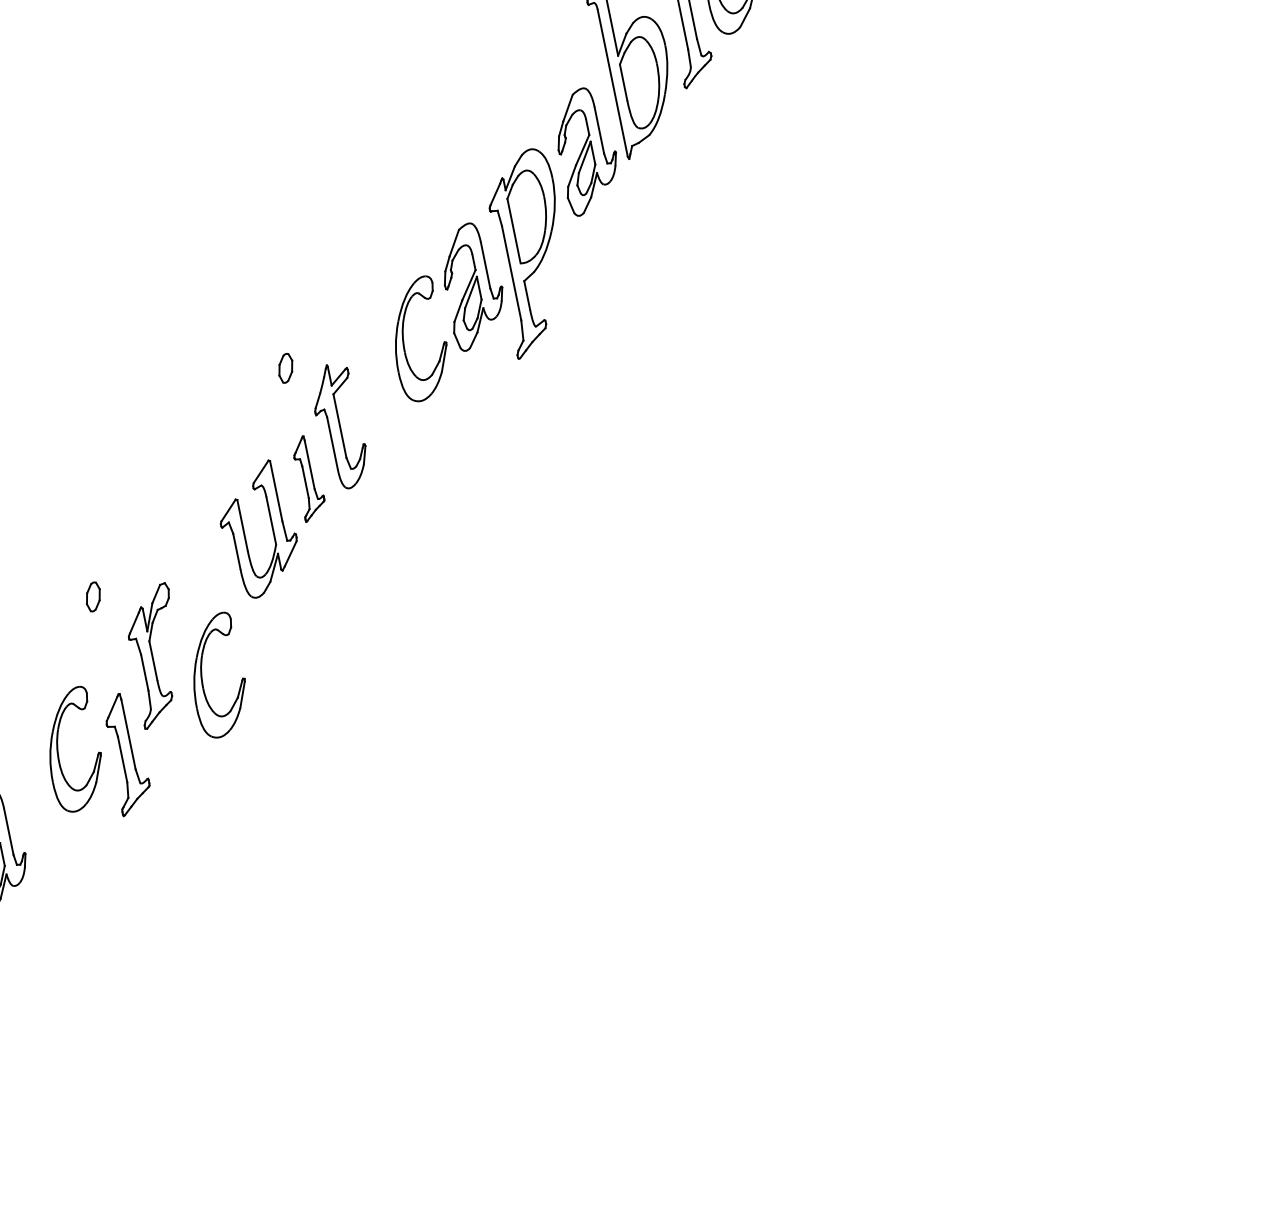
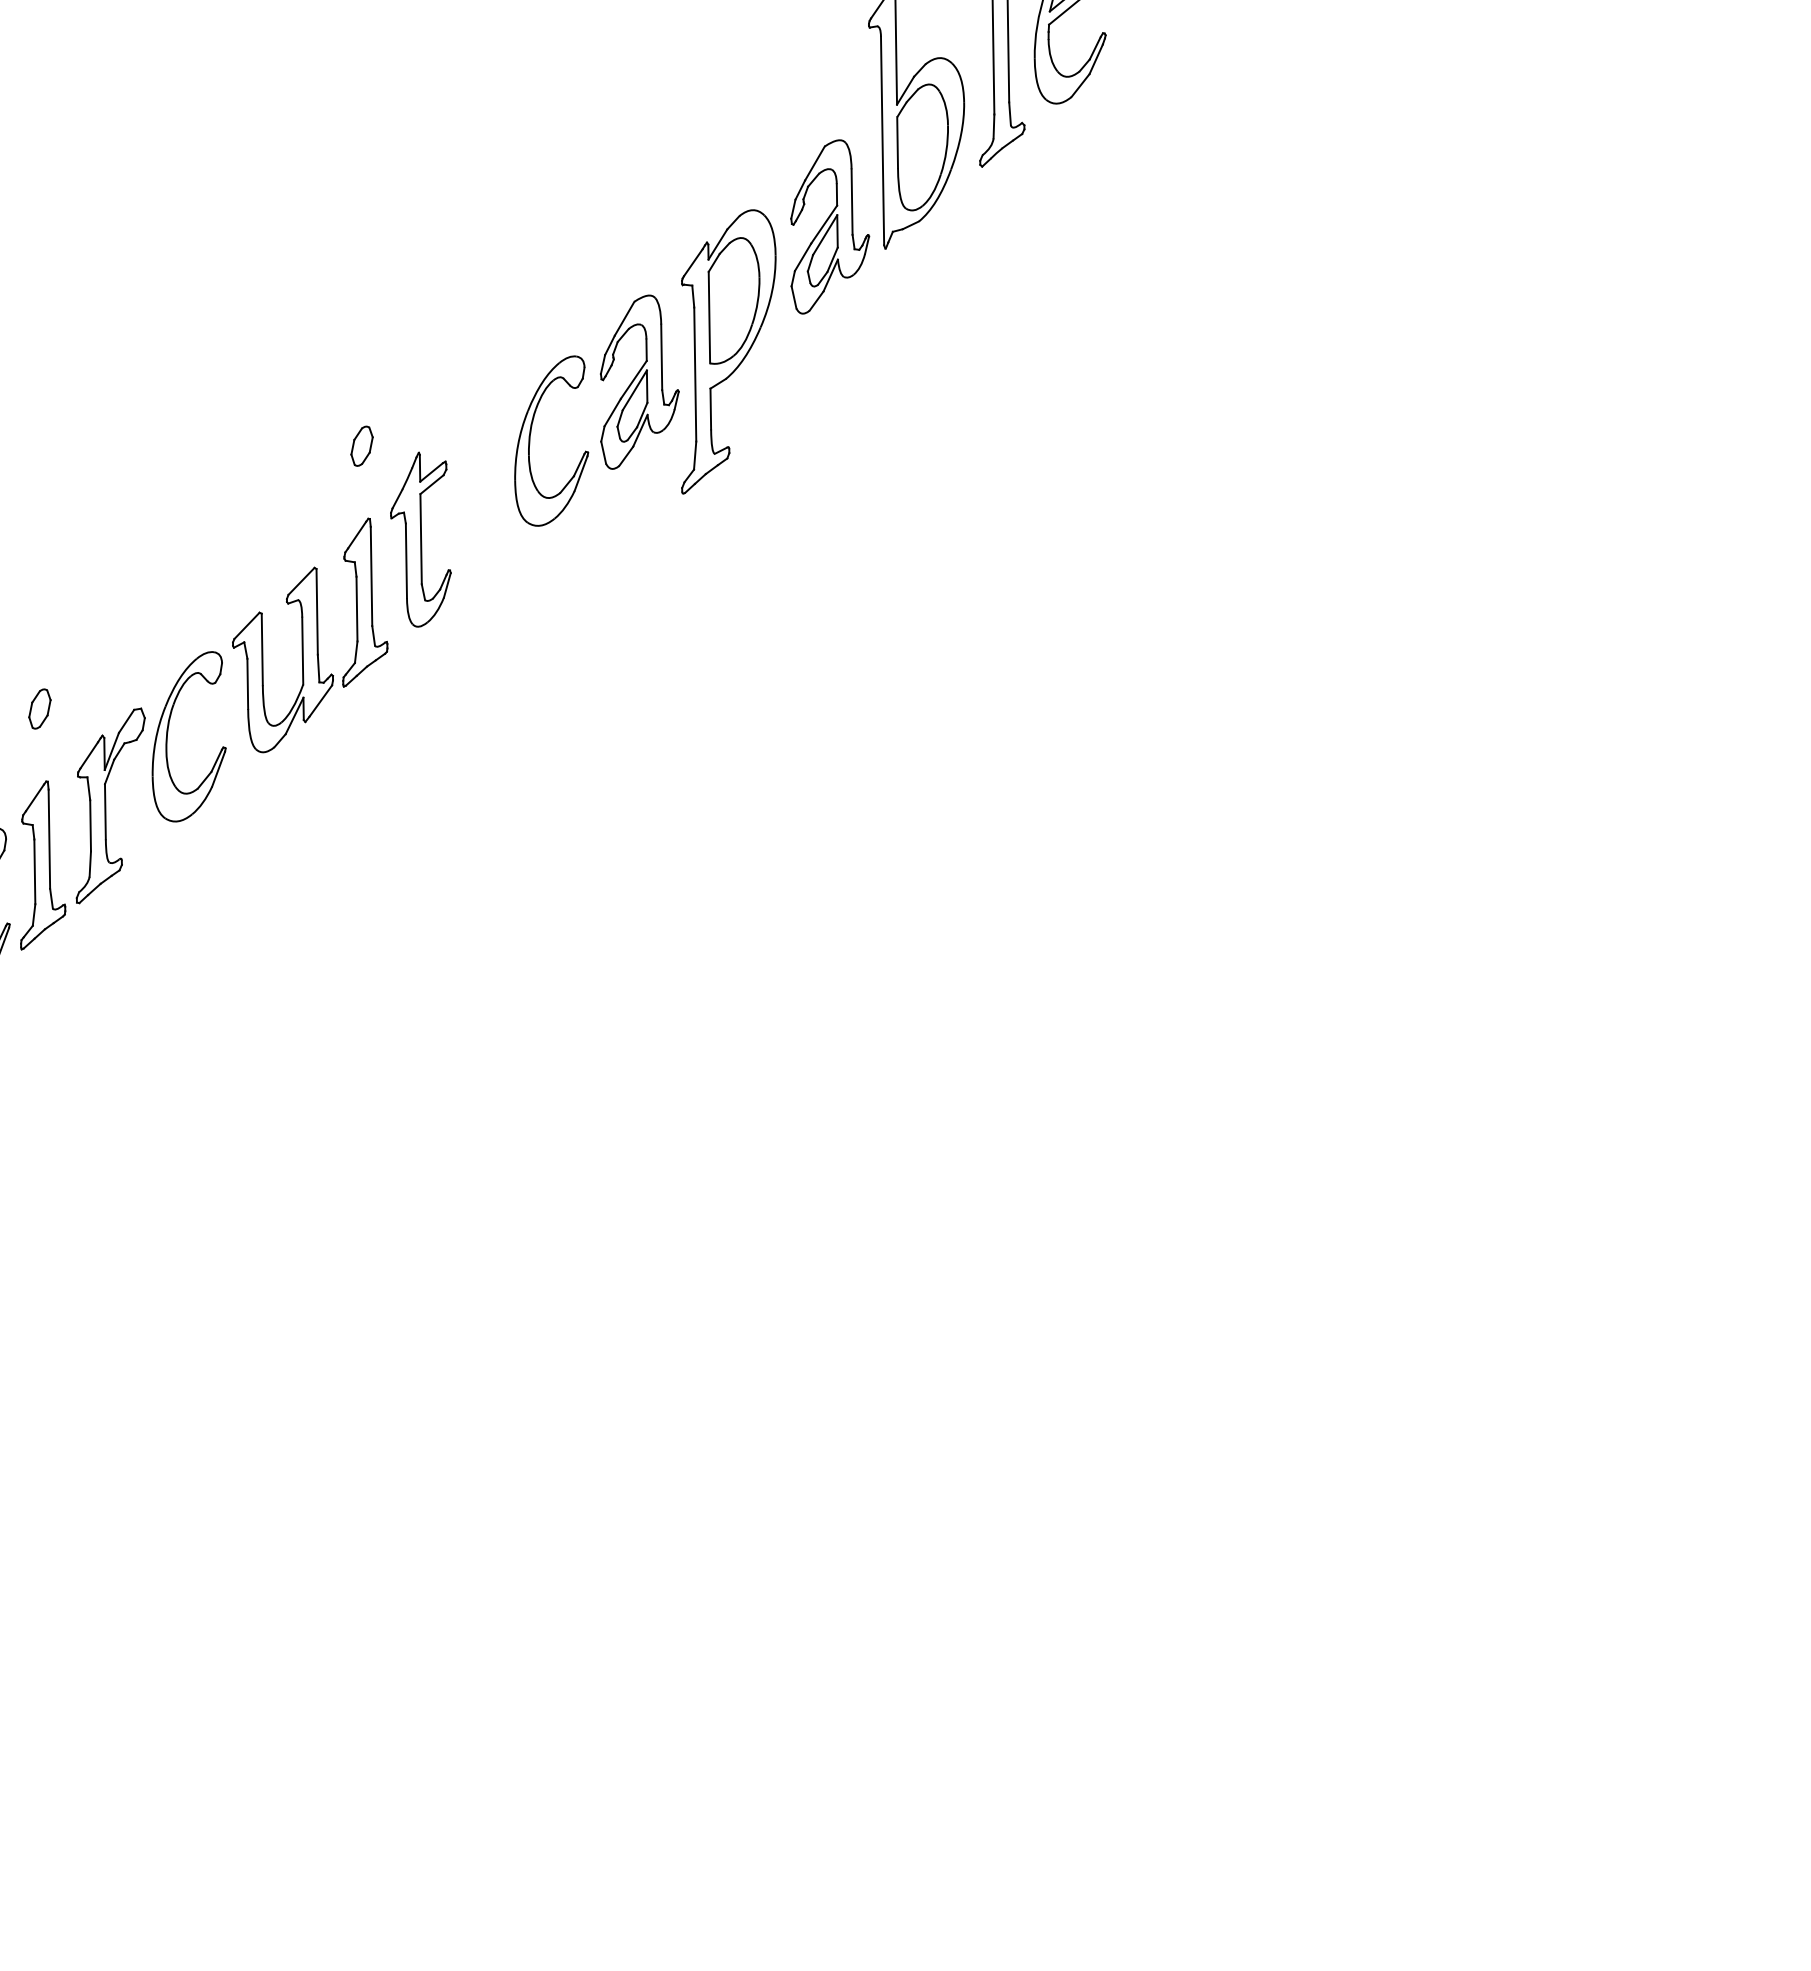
part: (309, 478) -> (365, 602), size x1.43
part: (202, 675) -> (168, 732), moved
part: (127, 753) -> (43, 865), moved

